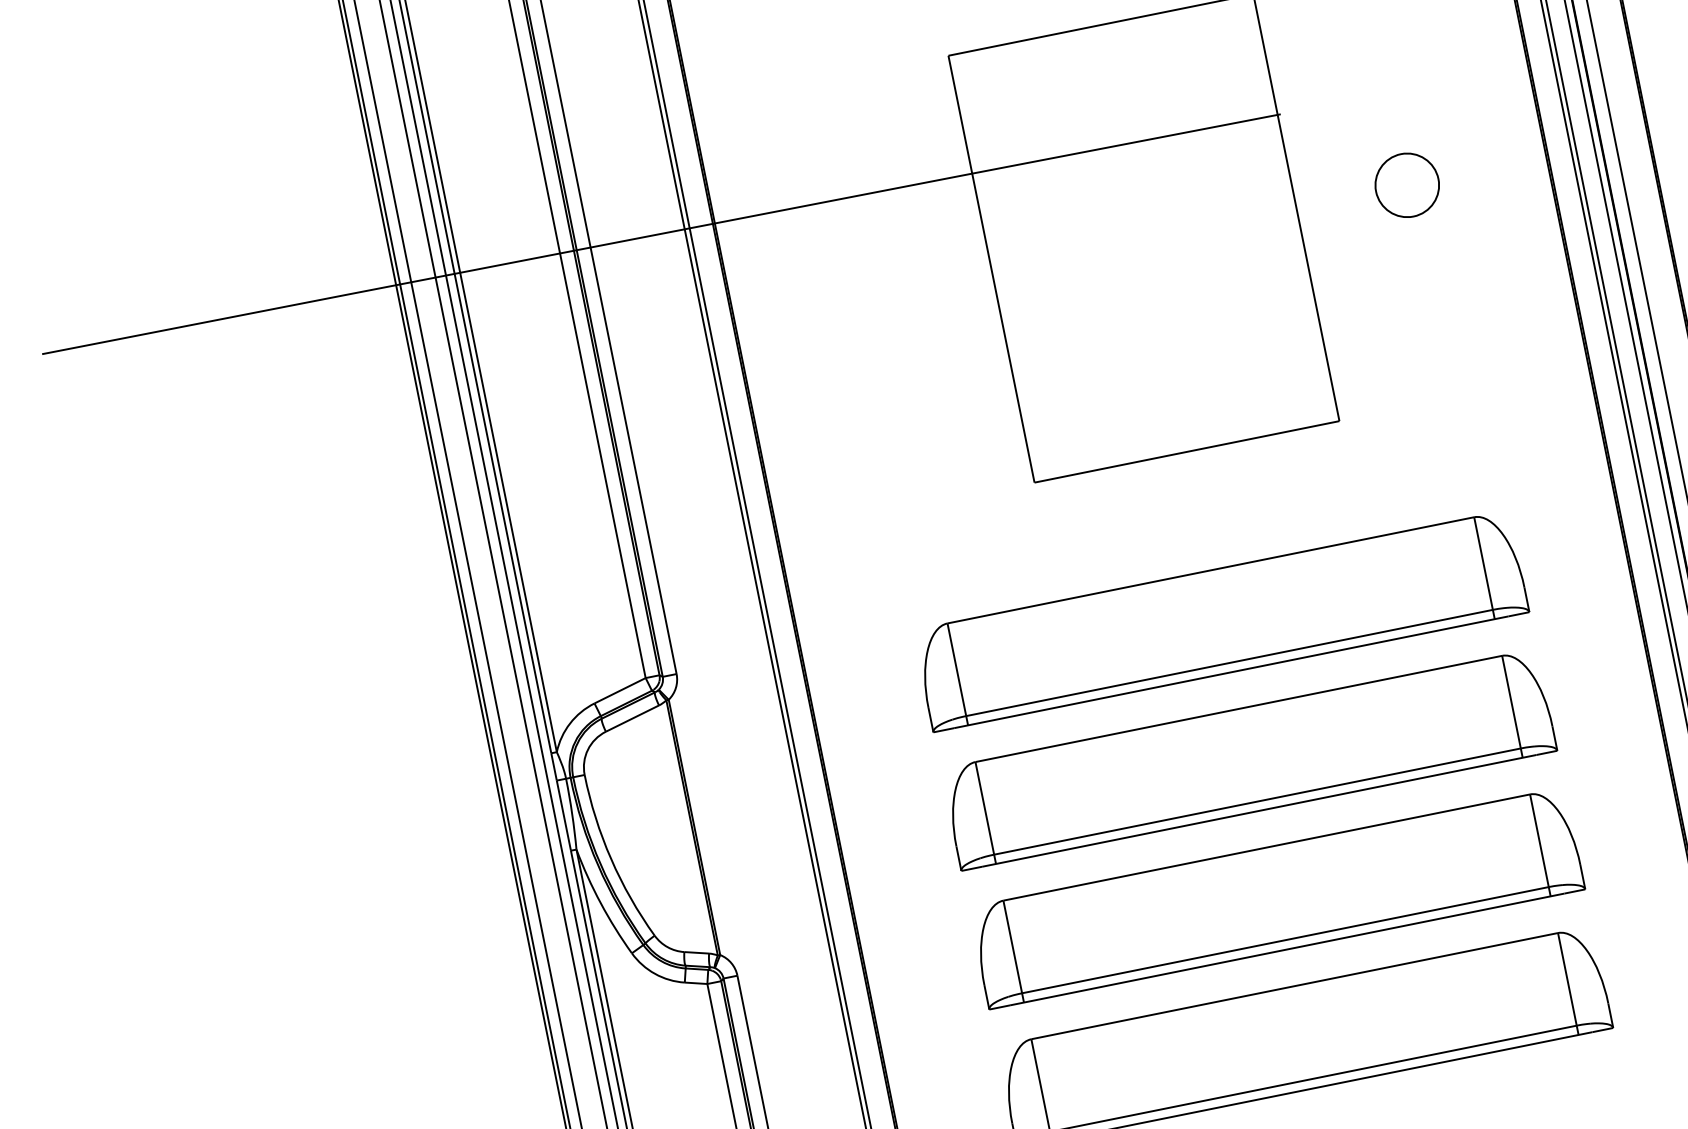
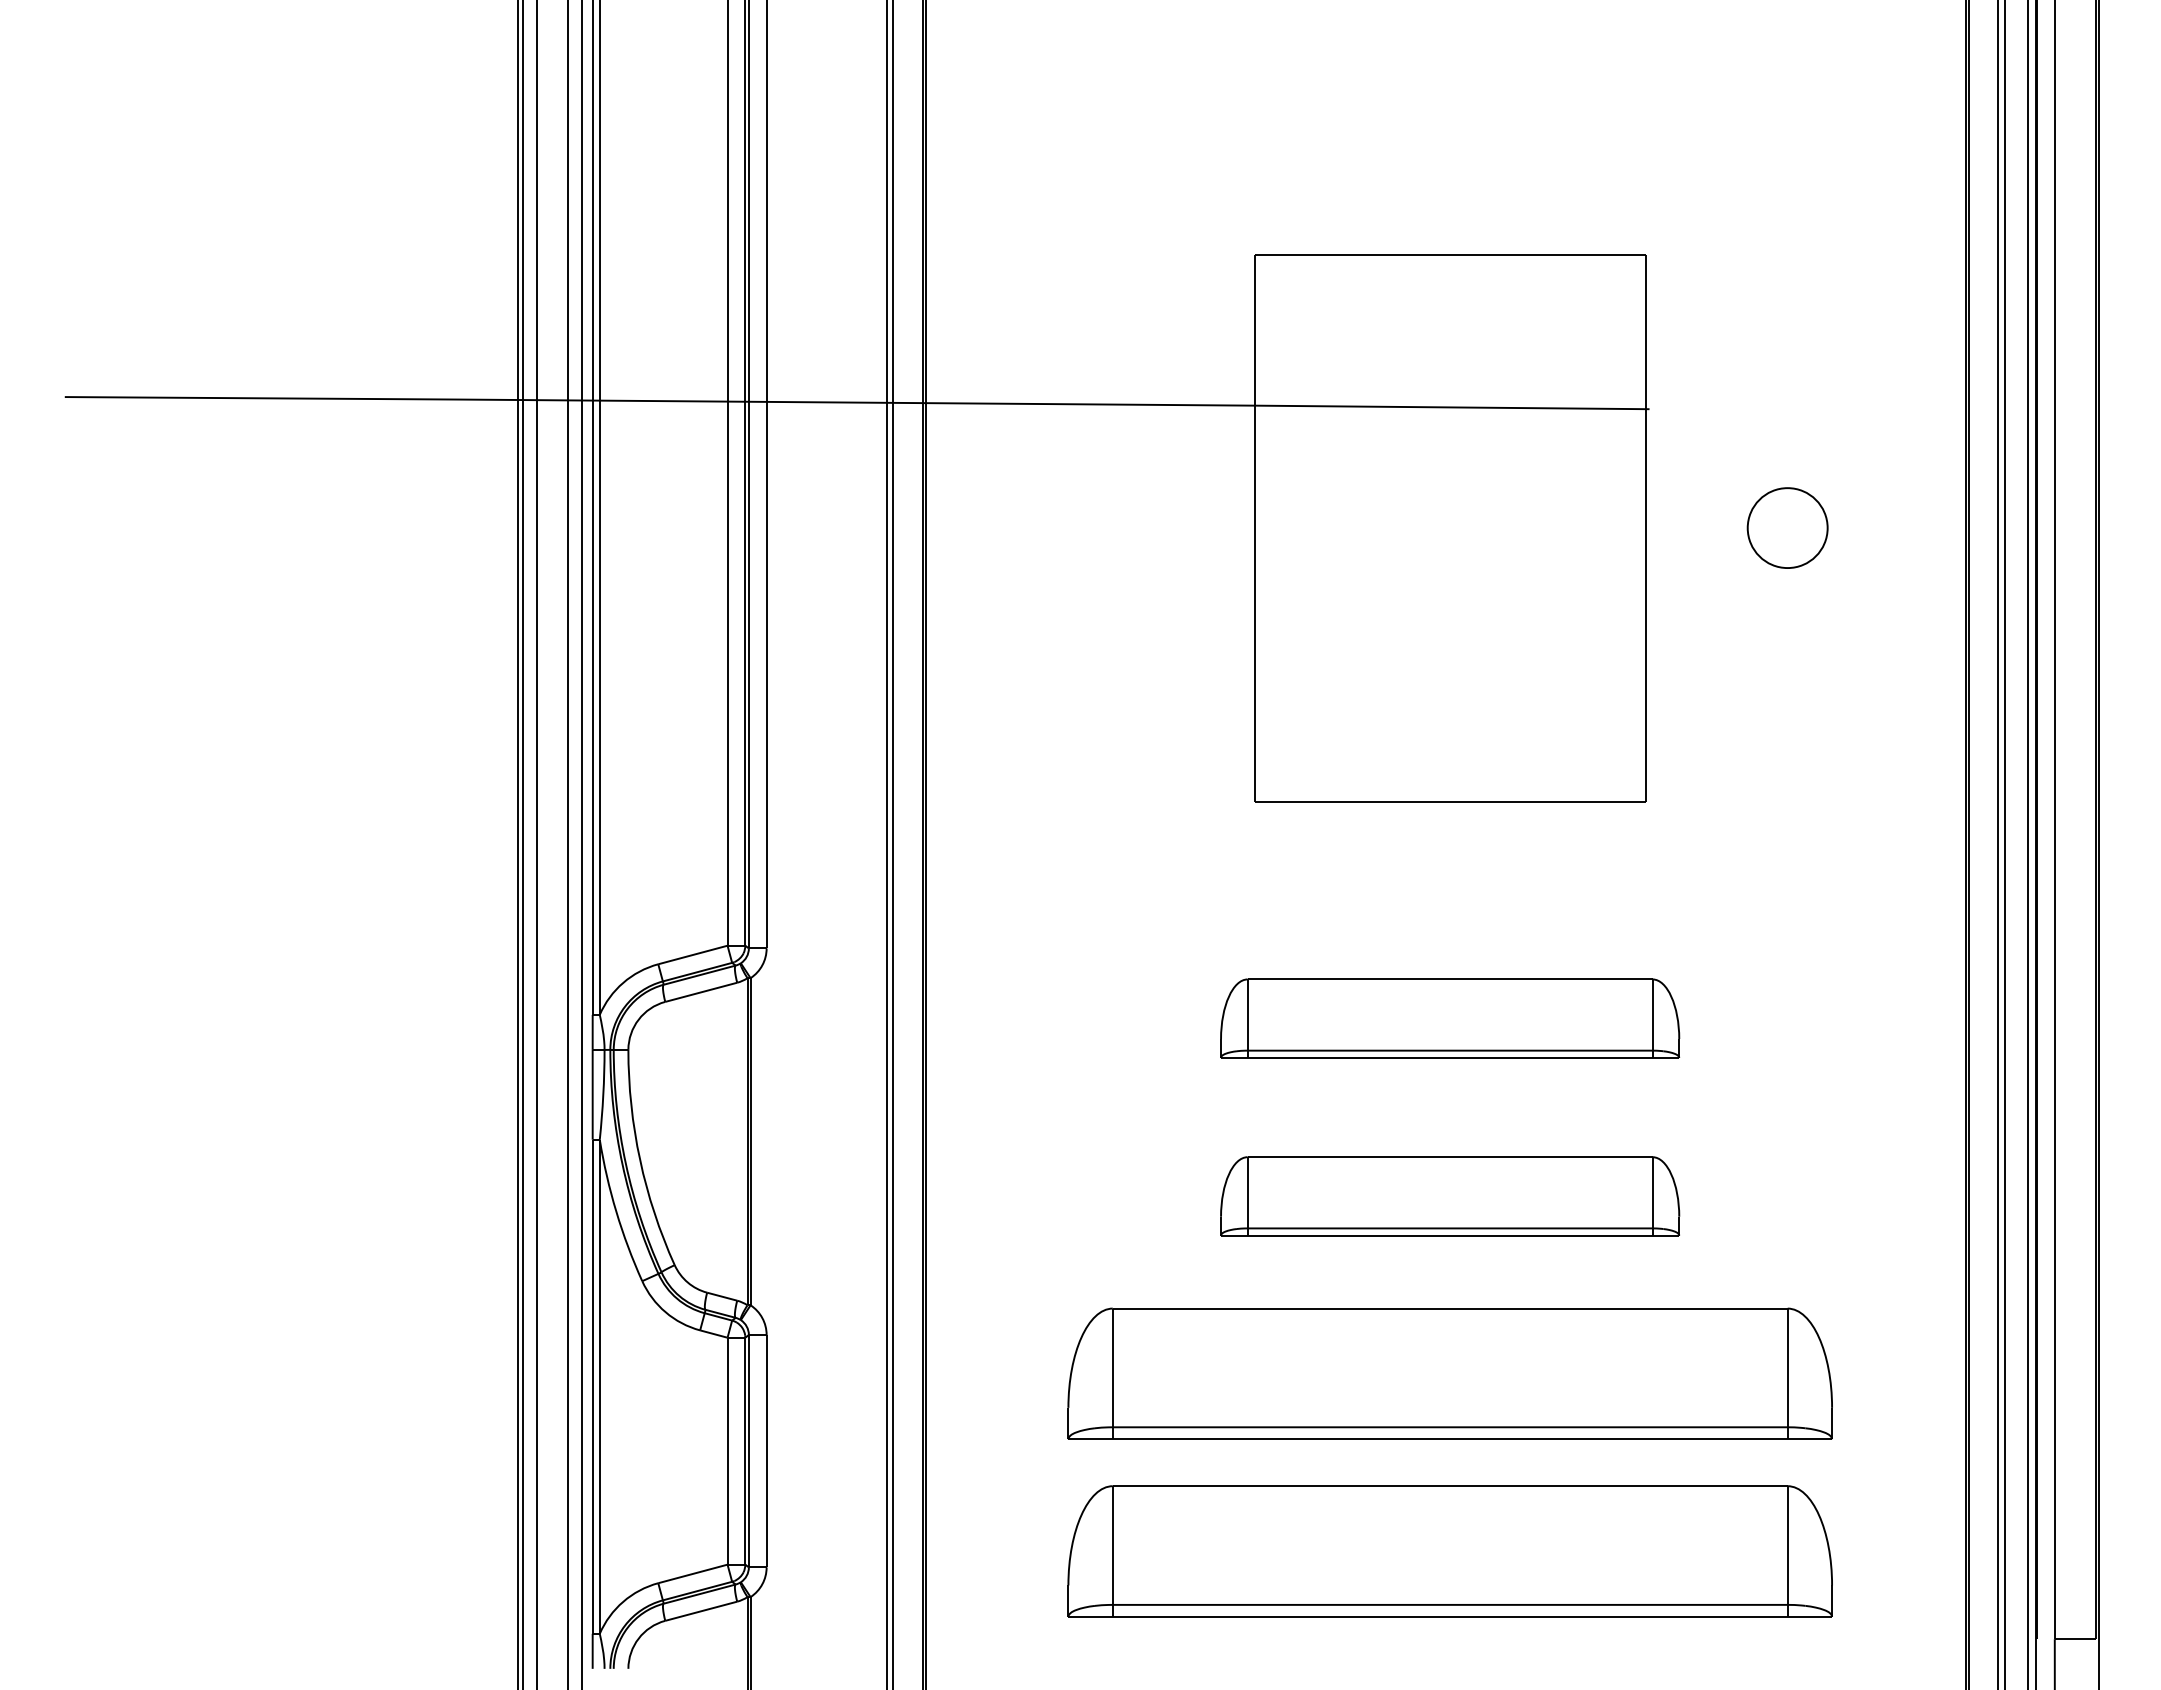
part: (1220, 621) -> (1449, 1018), size x0.6
part: (1248, 760) -> (1449, 1196), size x0.6

